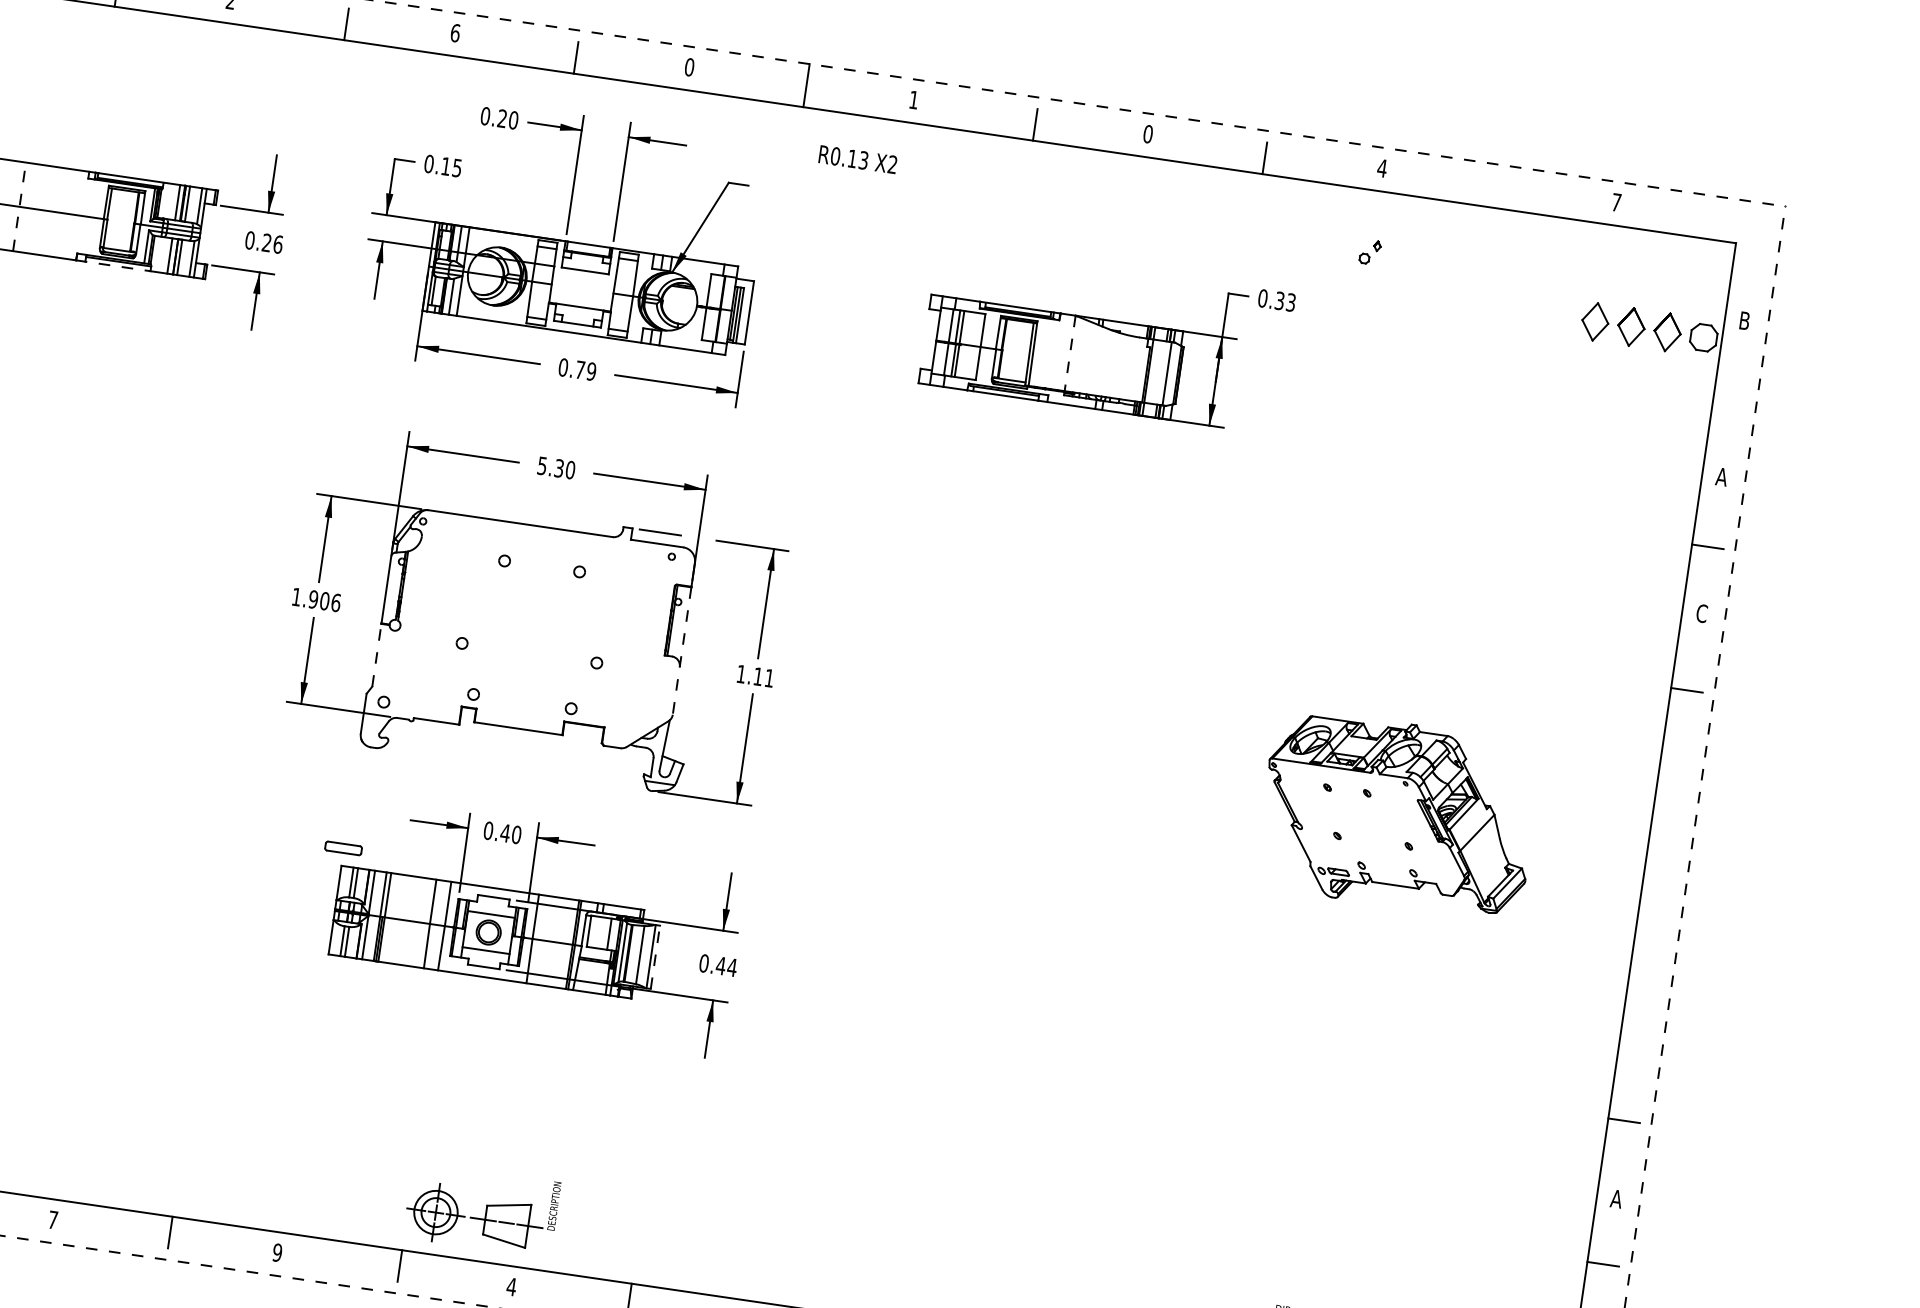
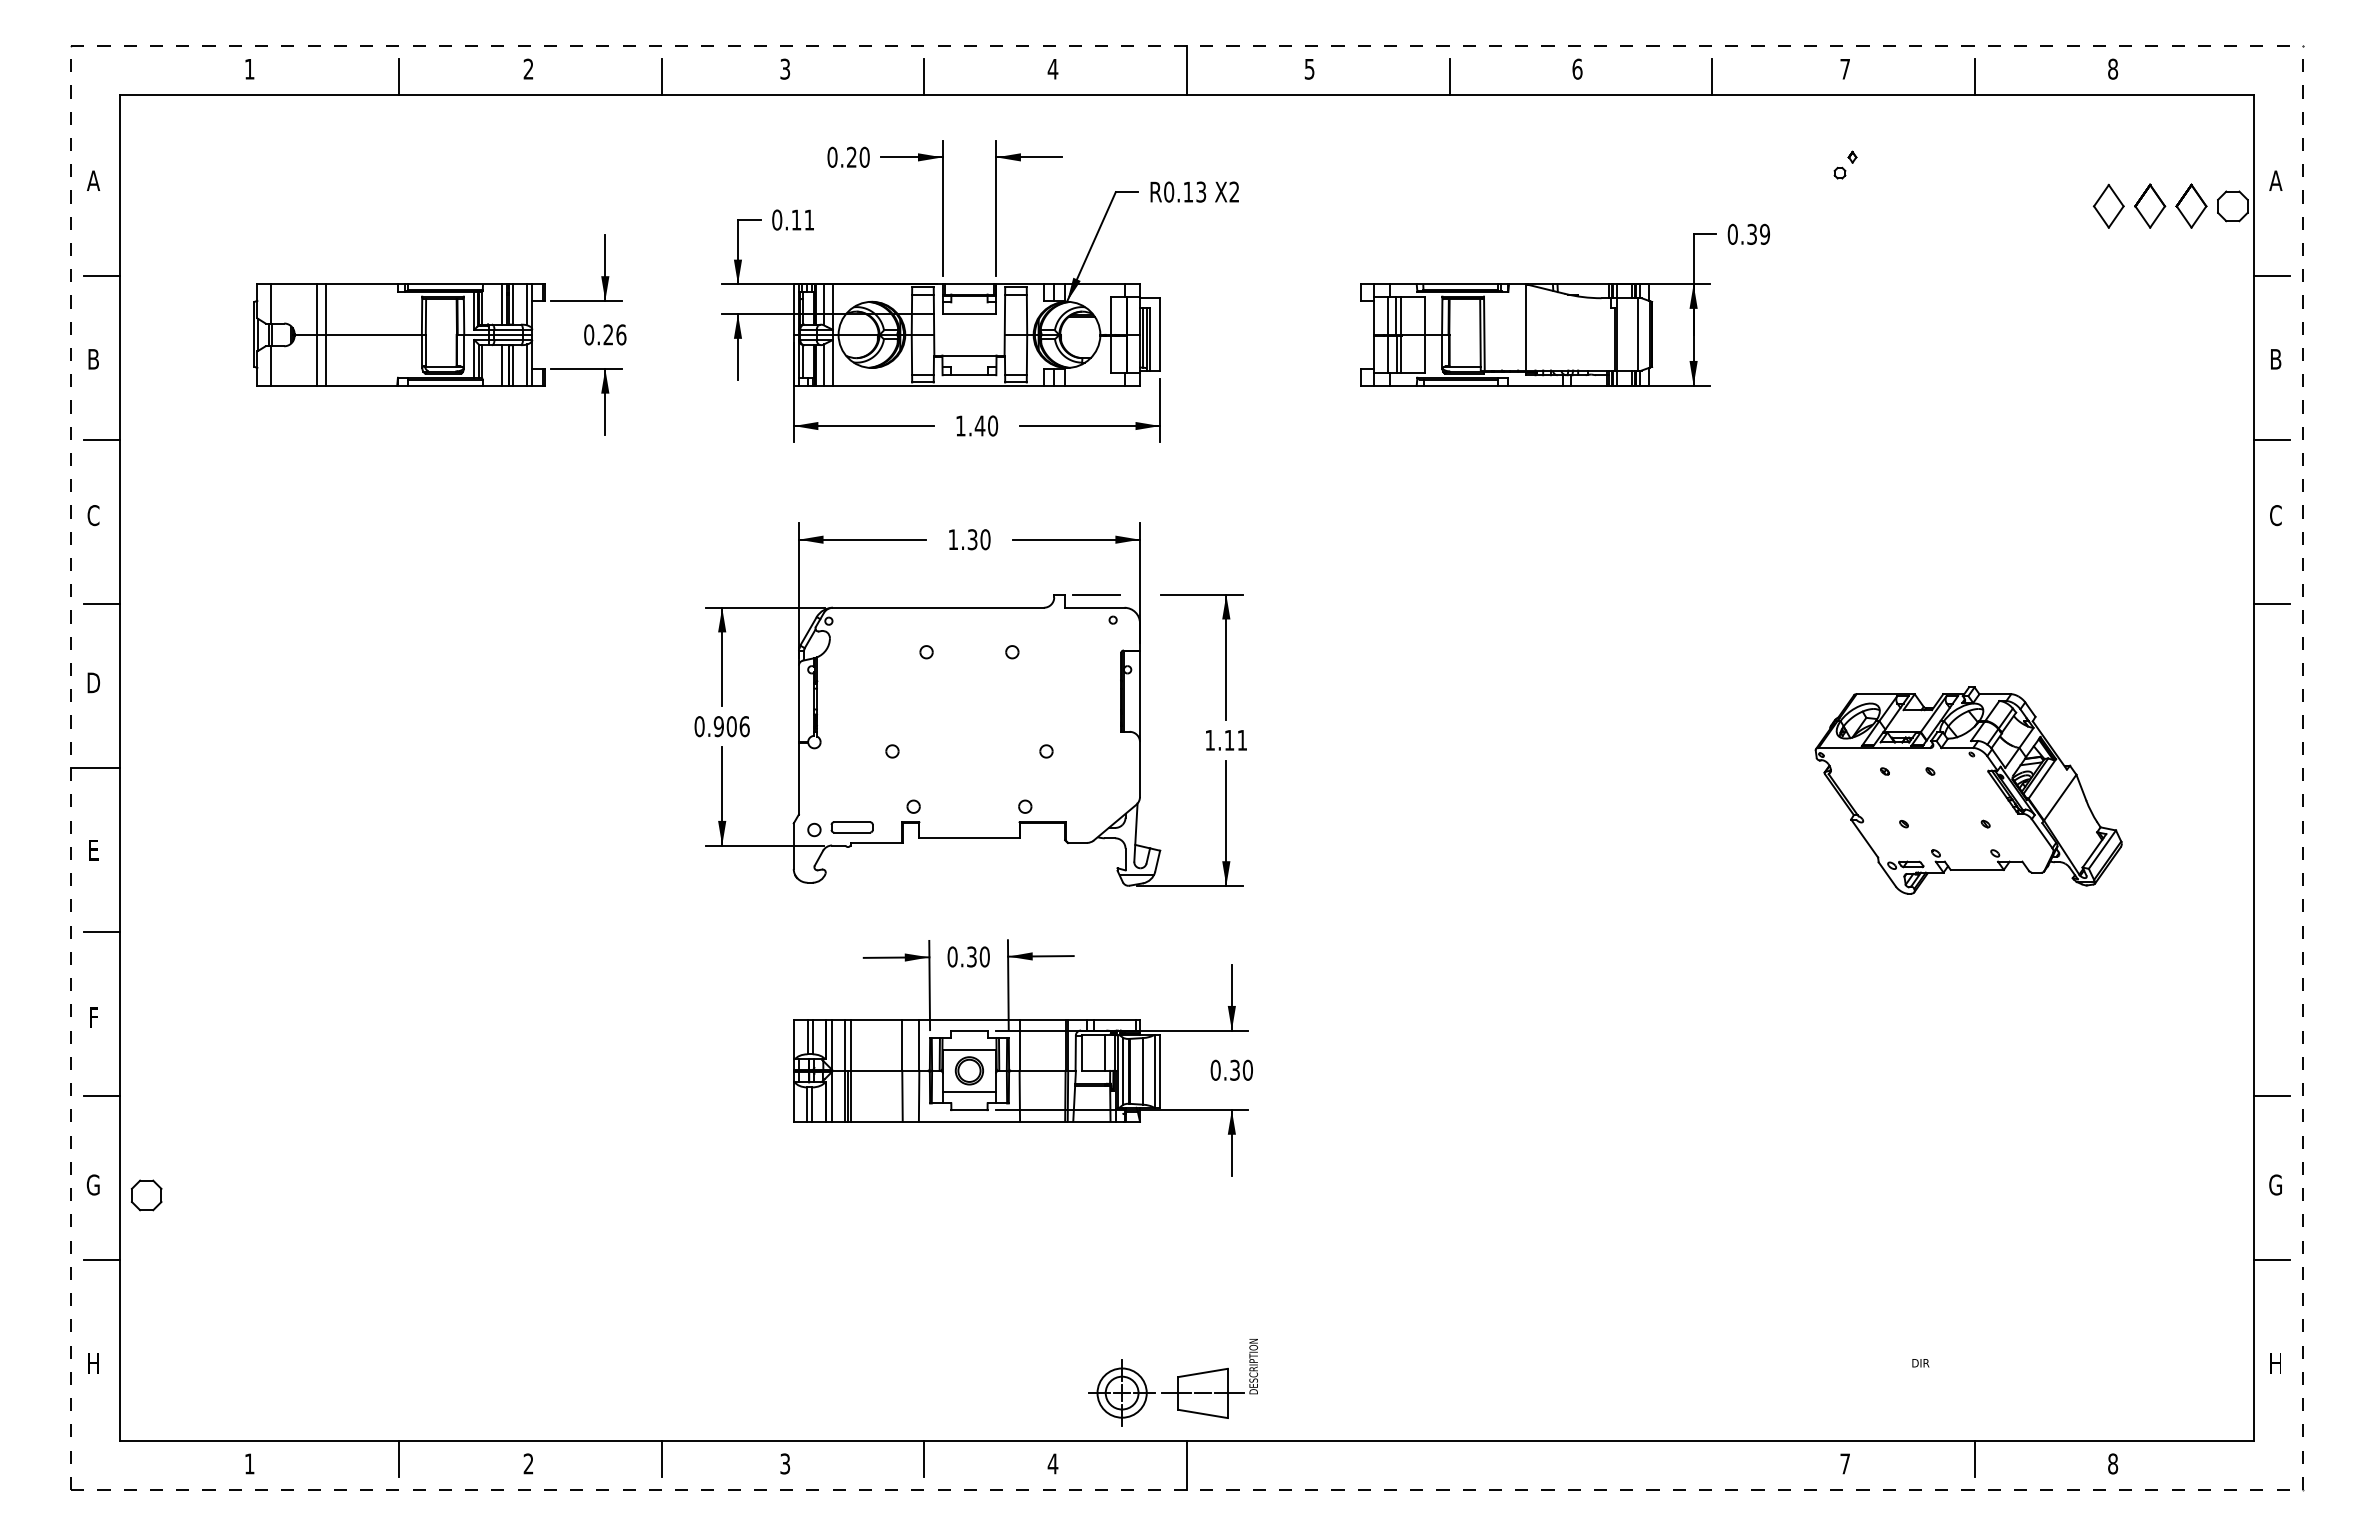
text: (455, 32) -> (785, 68), 6 -> 3
text: (689, 66) -> (1052, 68), 0 -> 4
text: (913, 100) -> (1309, 69), 1 -> 5
text: (1148, 133) -> (1577, 68), 0 -> 6
text: (857, 159) -> (1194, 191), moved
text: (457, 167) -> (809, 219), 0.15 -> 0.11
text: (1381, 168) -> (1844, 69), 4 -> 7
line: (1494, 192) -> (1974, 77), added
text: (1616, 201) -> (2113, 68), 7 -> 8
line: (11, 205) -> (316, 334), added
line: (19, 206) -> (325, 334), dashed -> solid
line: (113, 265) -> (440, 385), dashed -> solid
text: (1290, 302) -> (1764, 234), 0.33 -> 0.39
text: (1744, 320) -> (2275, 180), B -> A
line: (1069, 353) -> (1525, 327), dashed -> solid
text: (577, 369) -> (976, 425), 0.79 -> 1.40
line: (1728, 403) -> (2271, 275), added
text: (541, 465) -> (952, 539), 5.30 -> 1.30
text: (1721, 477) -> (2275, 359), A -> B
text: (296, 596) -> (699, 726), 1.906 -> 0.906
line: (682, 651) -> (1140, 724), dashed -> solid
line: (376, 655) -> (798, 778), dashed -> solid
text: (505, 832) -> (971, 956), 0.40 -> 0.30
part: (342, 848) -> (851, 827), moved
line: (655, 956) -> (1160, 1070), dashed -> solid
text: (726, 966) -> (1241, 1069), 0.44 -> 0.30
text: (1616, 1198) -> (2275, 1184), A -> G
part: (481, 1209) -> (1172, 1382), moved
text: (53, 1219) -> (528, 1463), 7 -> 2
text: (277, 1252) -> (785, 1463), 9 -> 3

